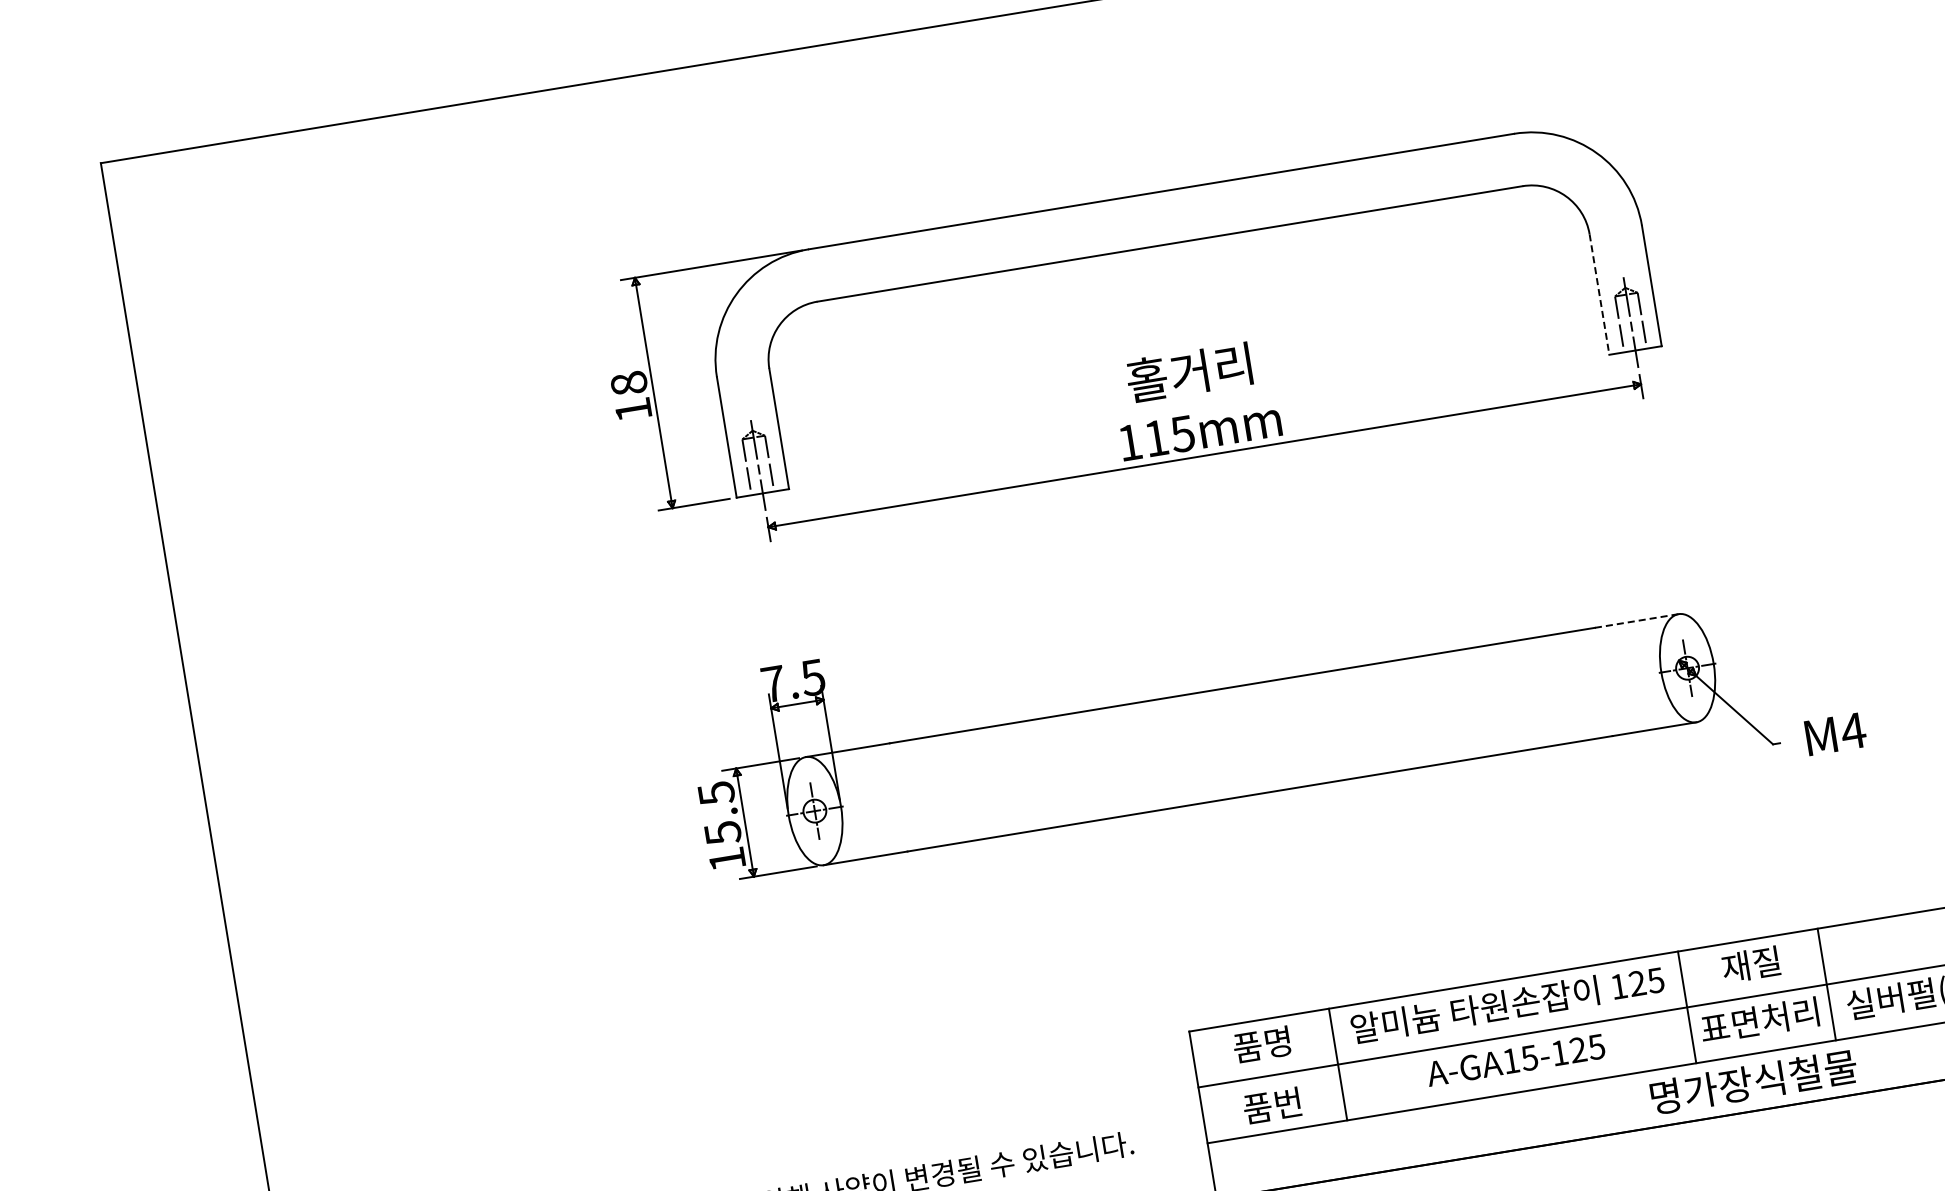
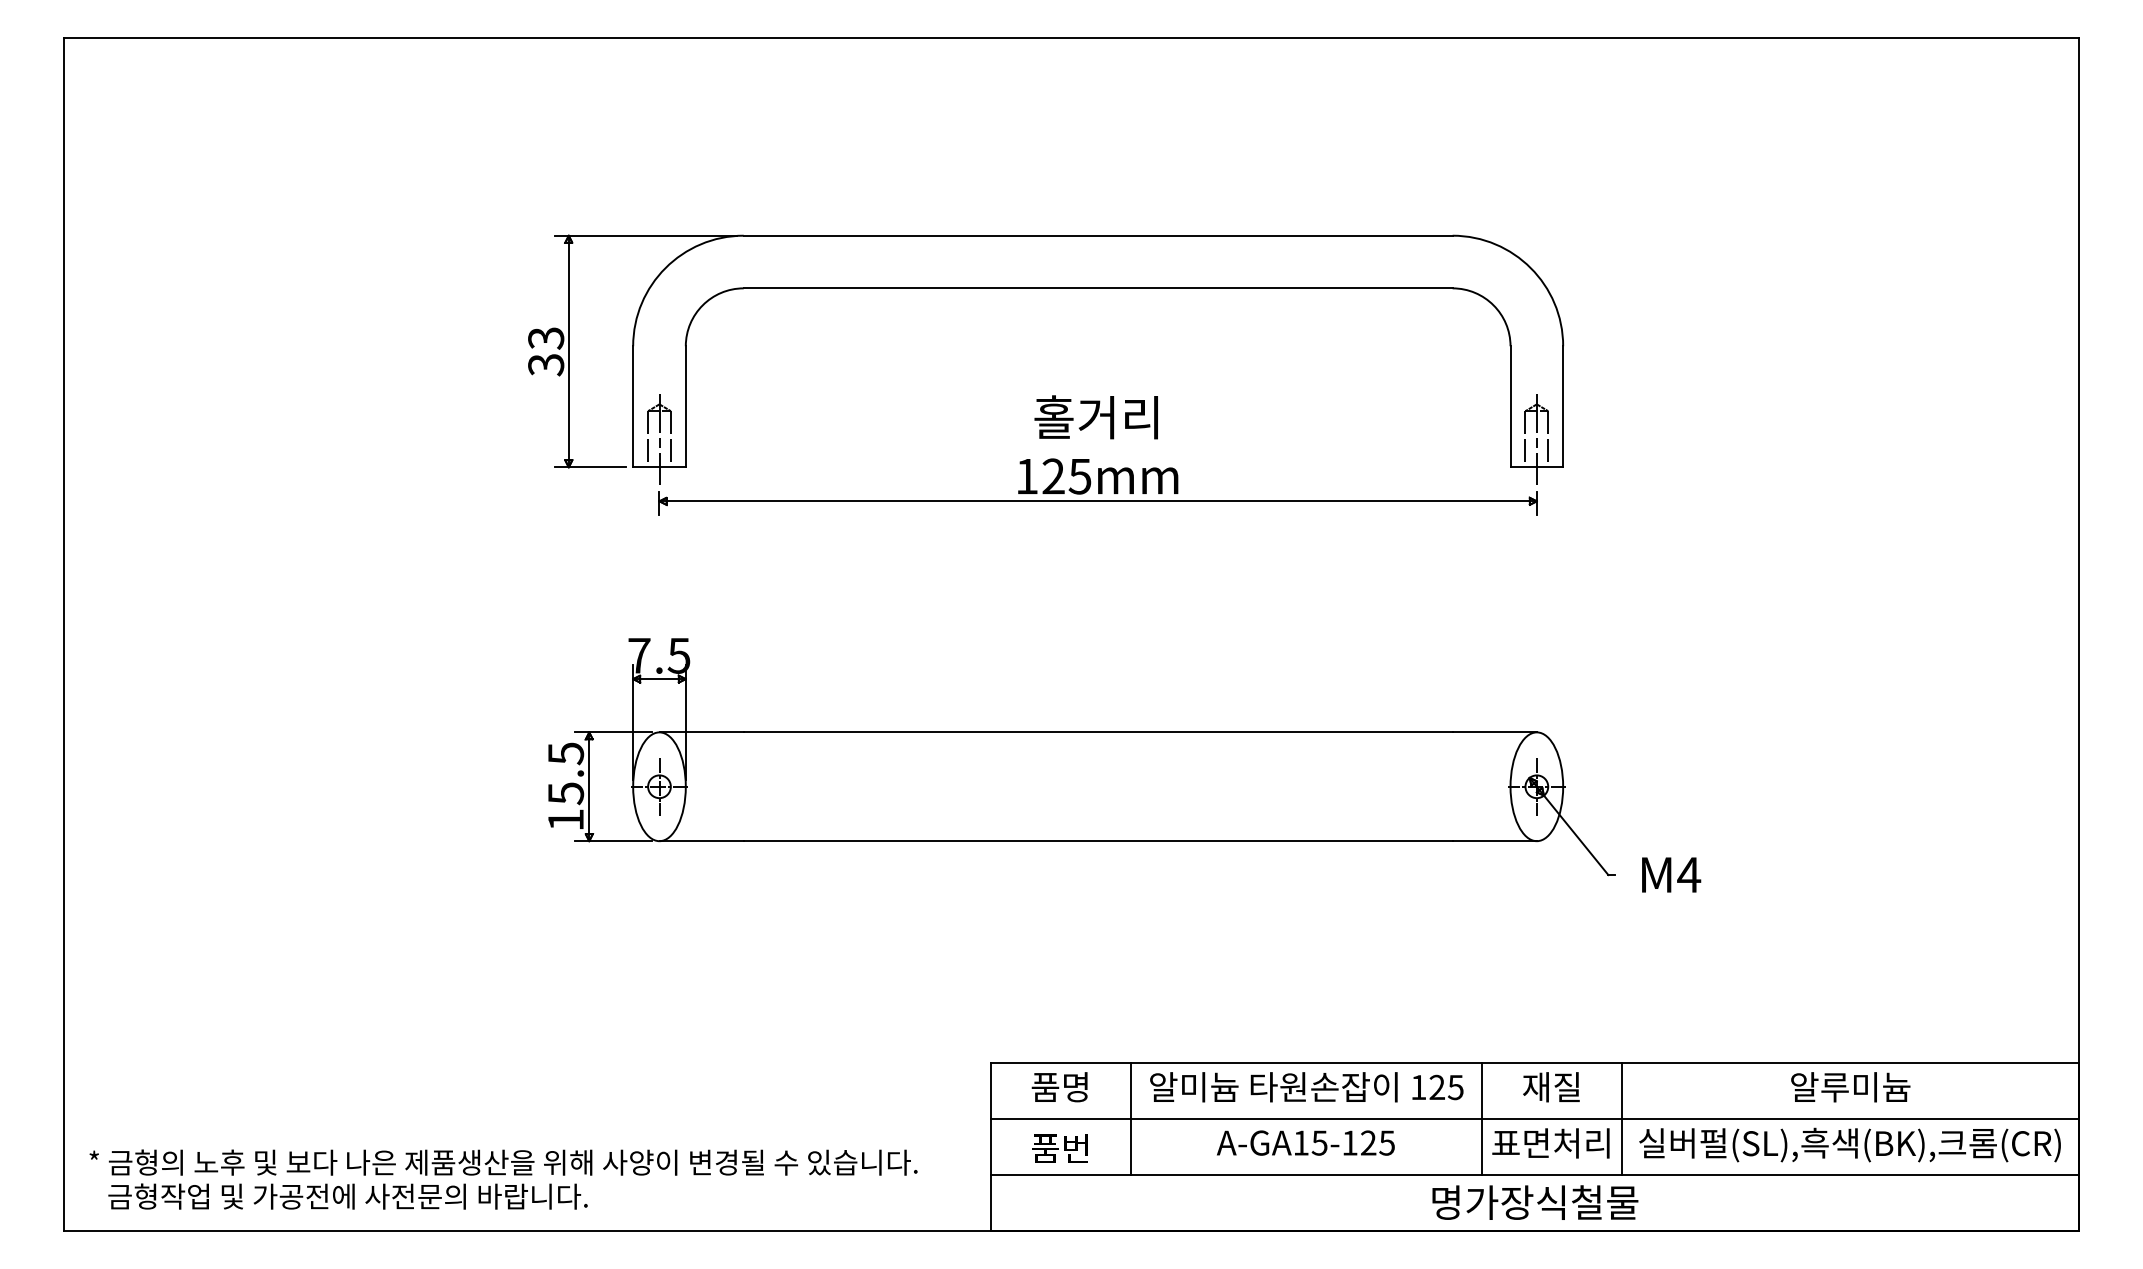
line: (1599, 294) -> (1510, 406), dashed -> solid
text: (631, 396) -> (546, 351), 18 -> 33
text: (1156, 438) -> (1053, 476), 115mm -> 125mm
line: (1637, 620) -> (1495, 732), dashed -> solid

